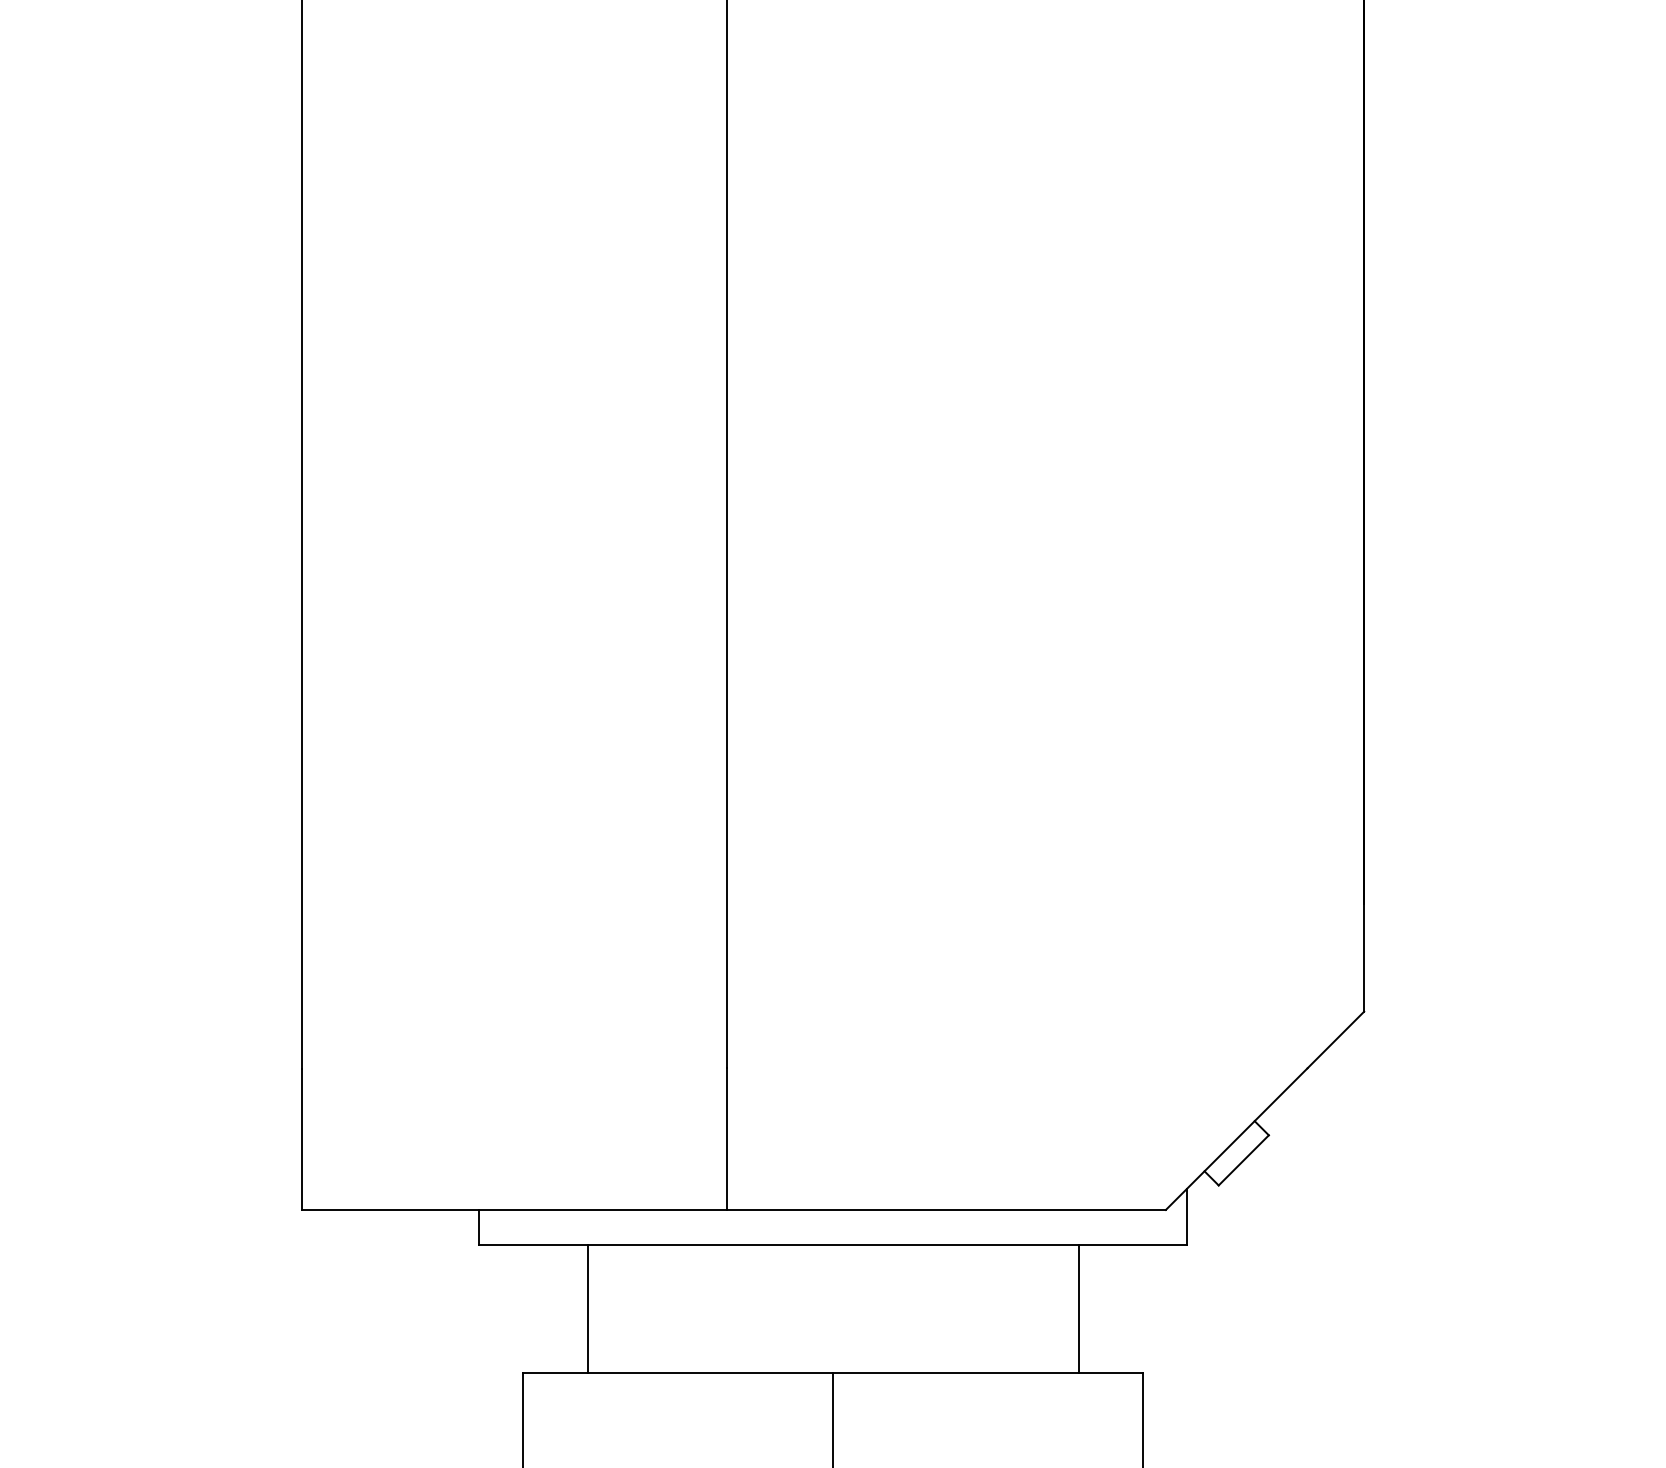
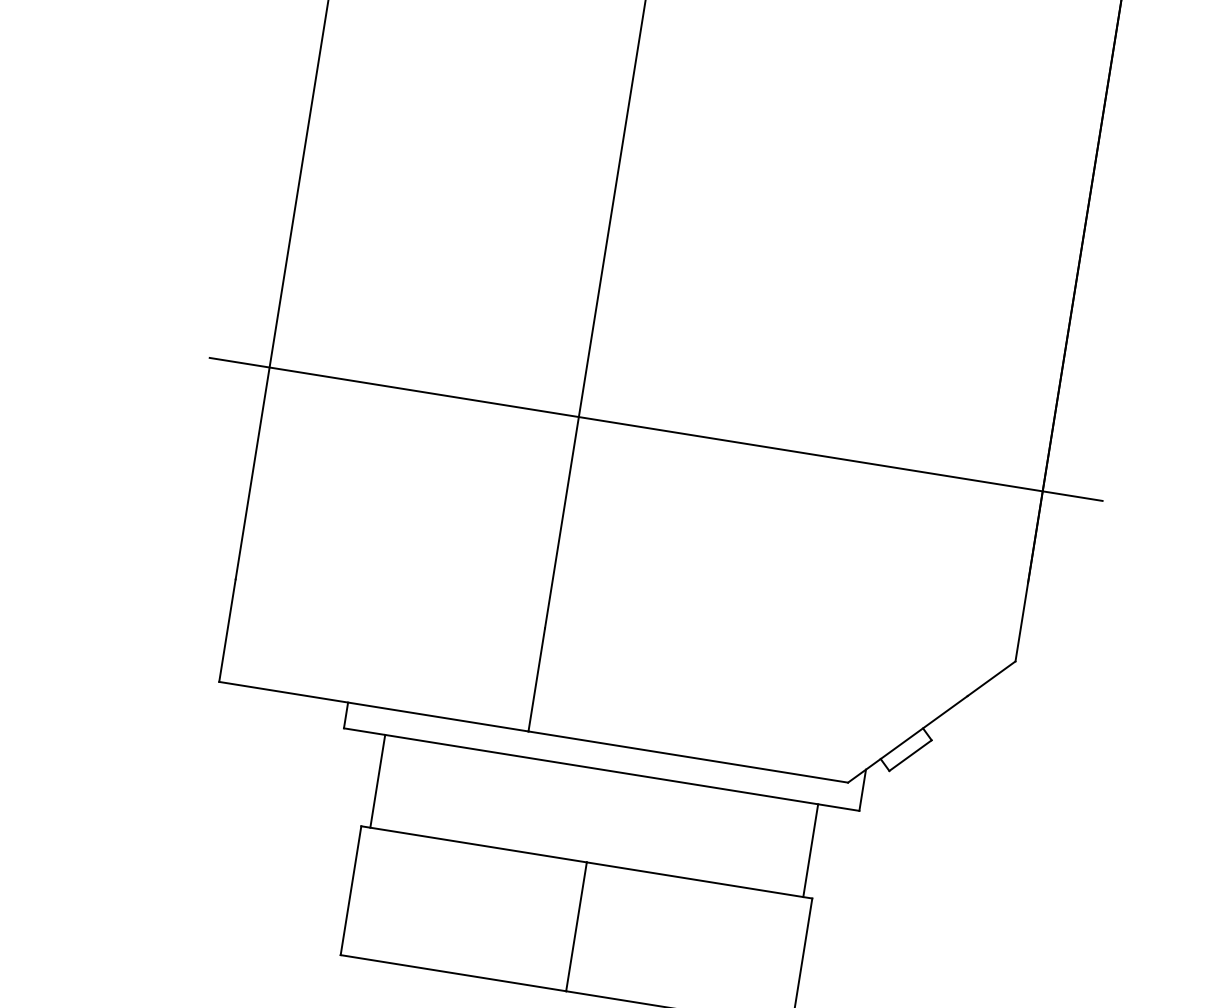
line: (832, 777) -> (655, 429), added
line: (587, 1308) -> (377, 780), moved
line: (1079, 1308) -> (810, 850), moved

